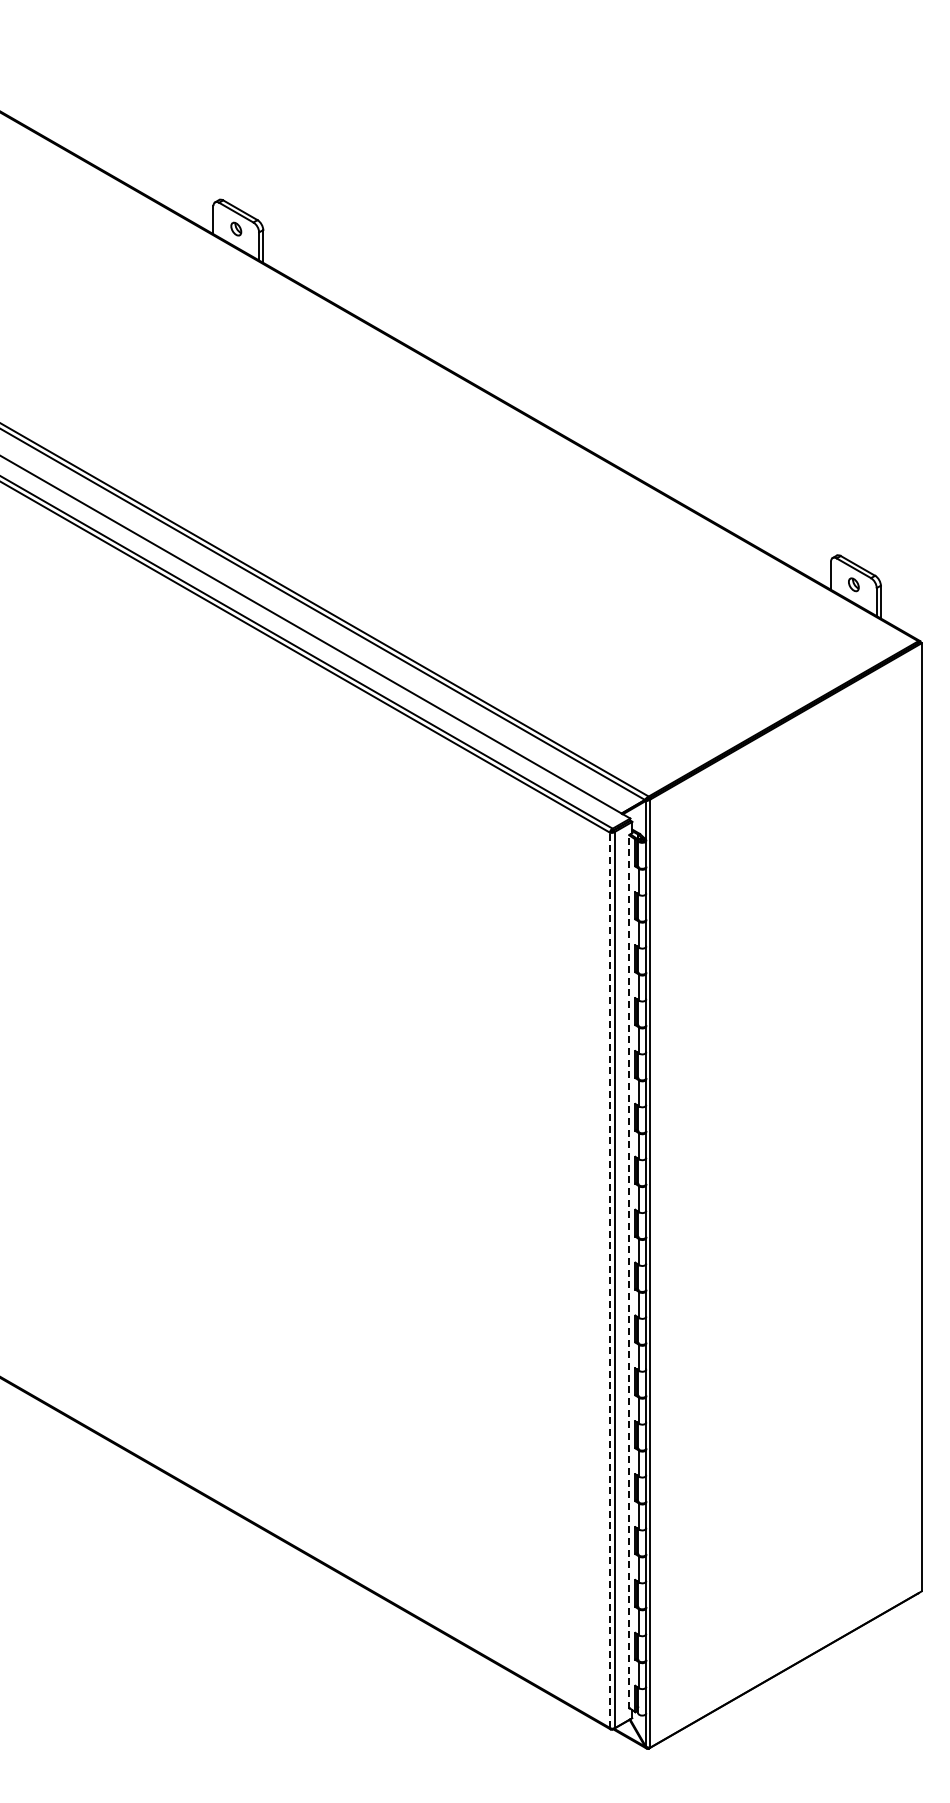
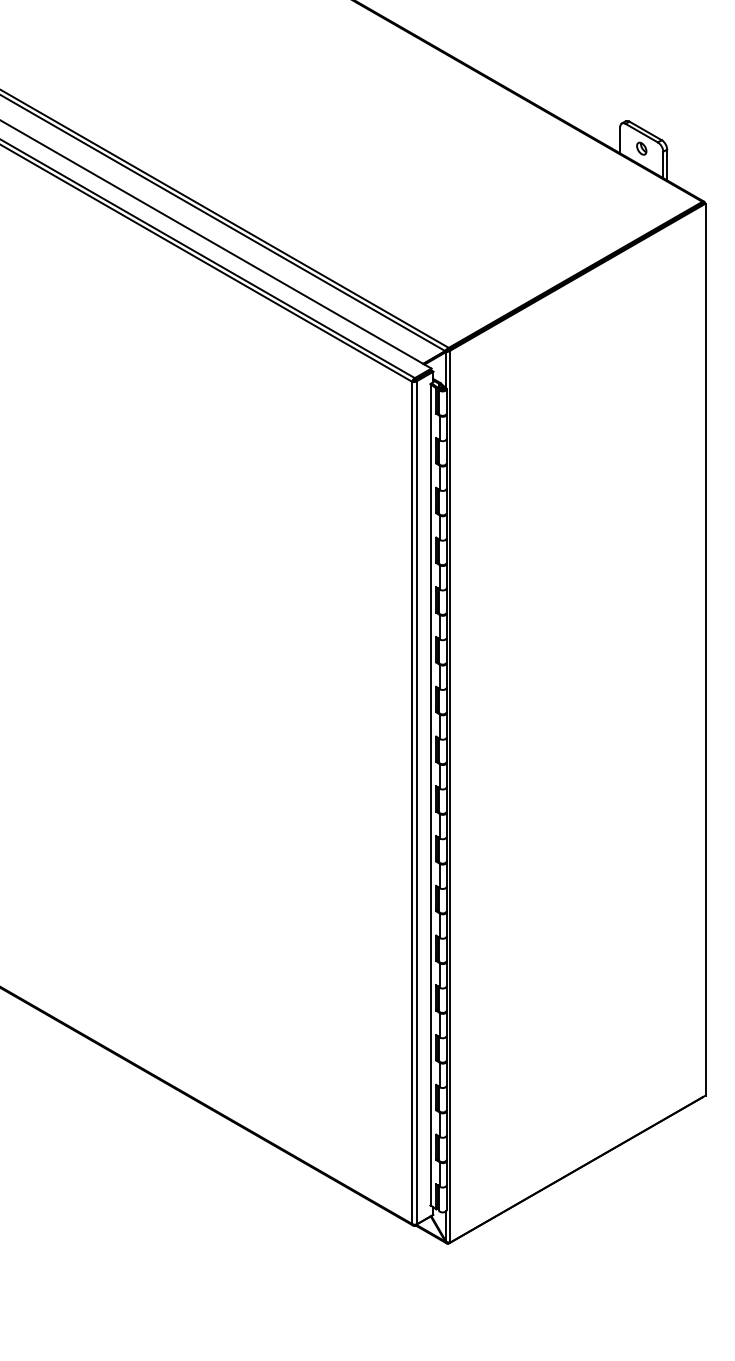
line: (629, 1271) -> (430, 794), dashed -> solid
line: (609, 1280) -> (411, 803), dashed -> solid

